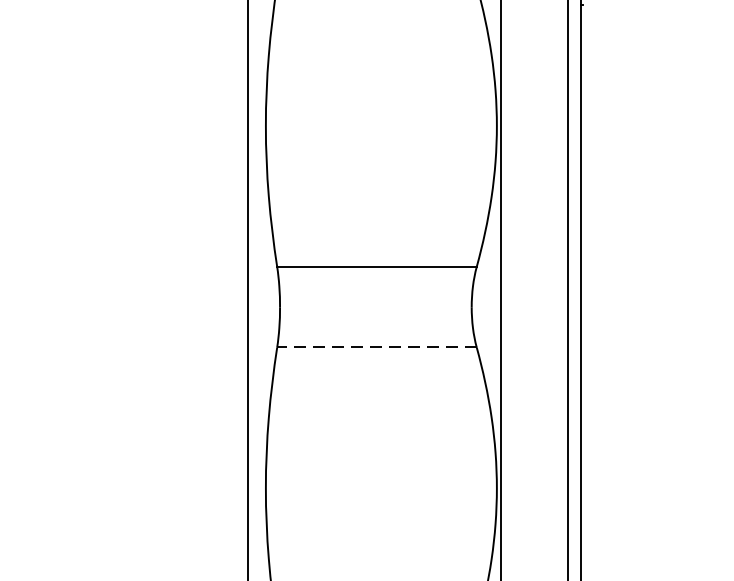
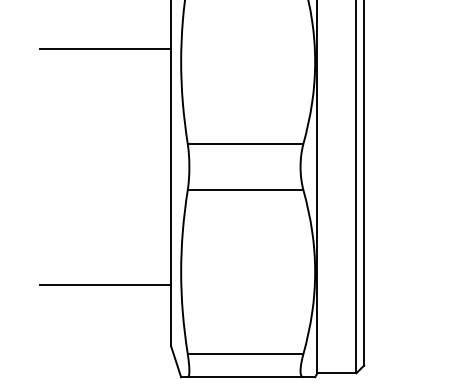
line: (135, 102) -> (105, 48), added
line: (376, 347) -> (245, 190), dashed -> solid
line: (135, 511) -> (105, 285), added

